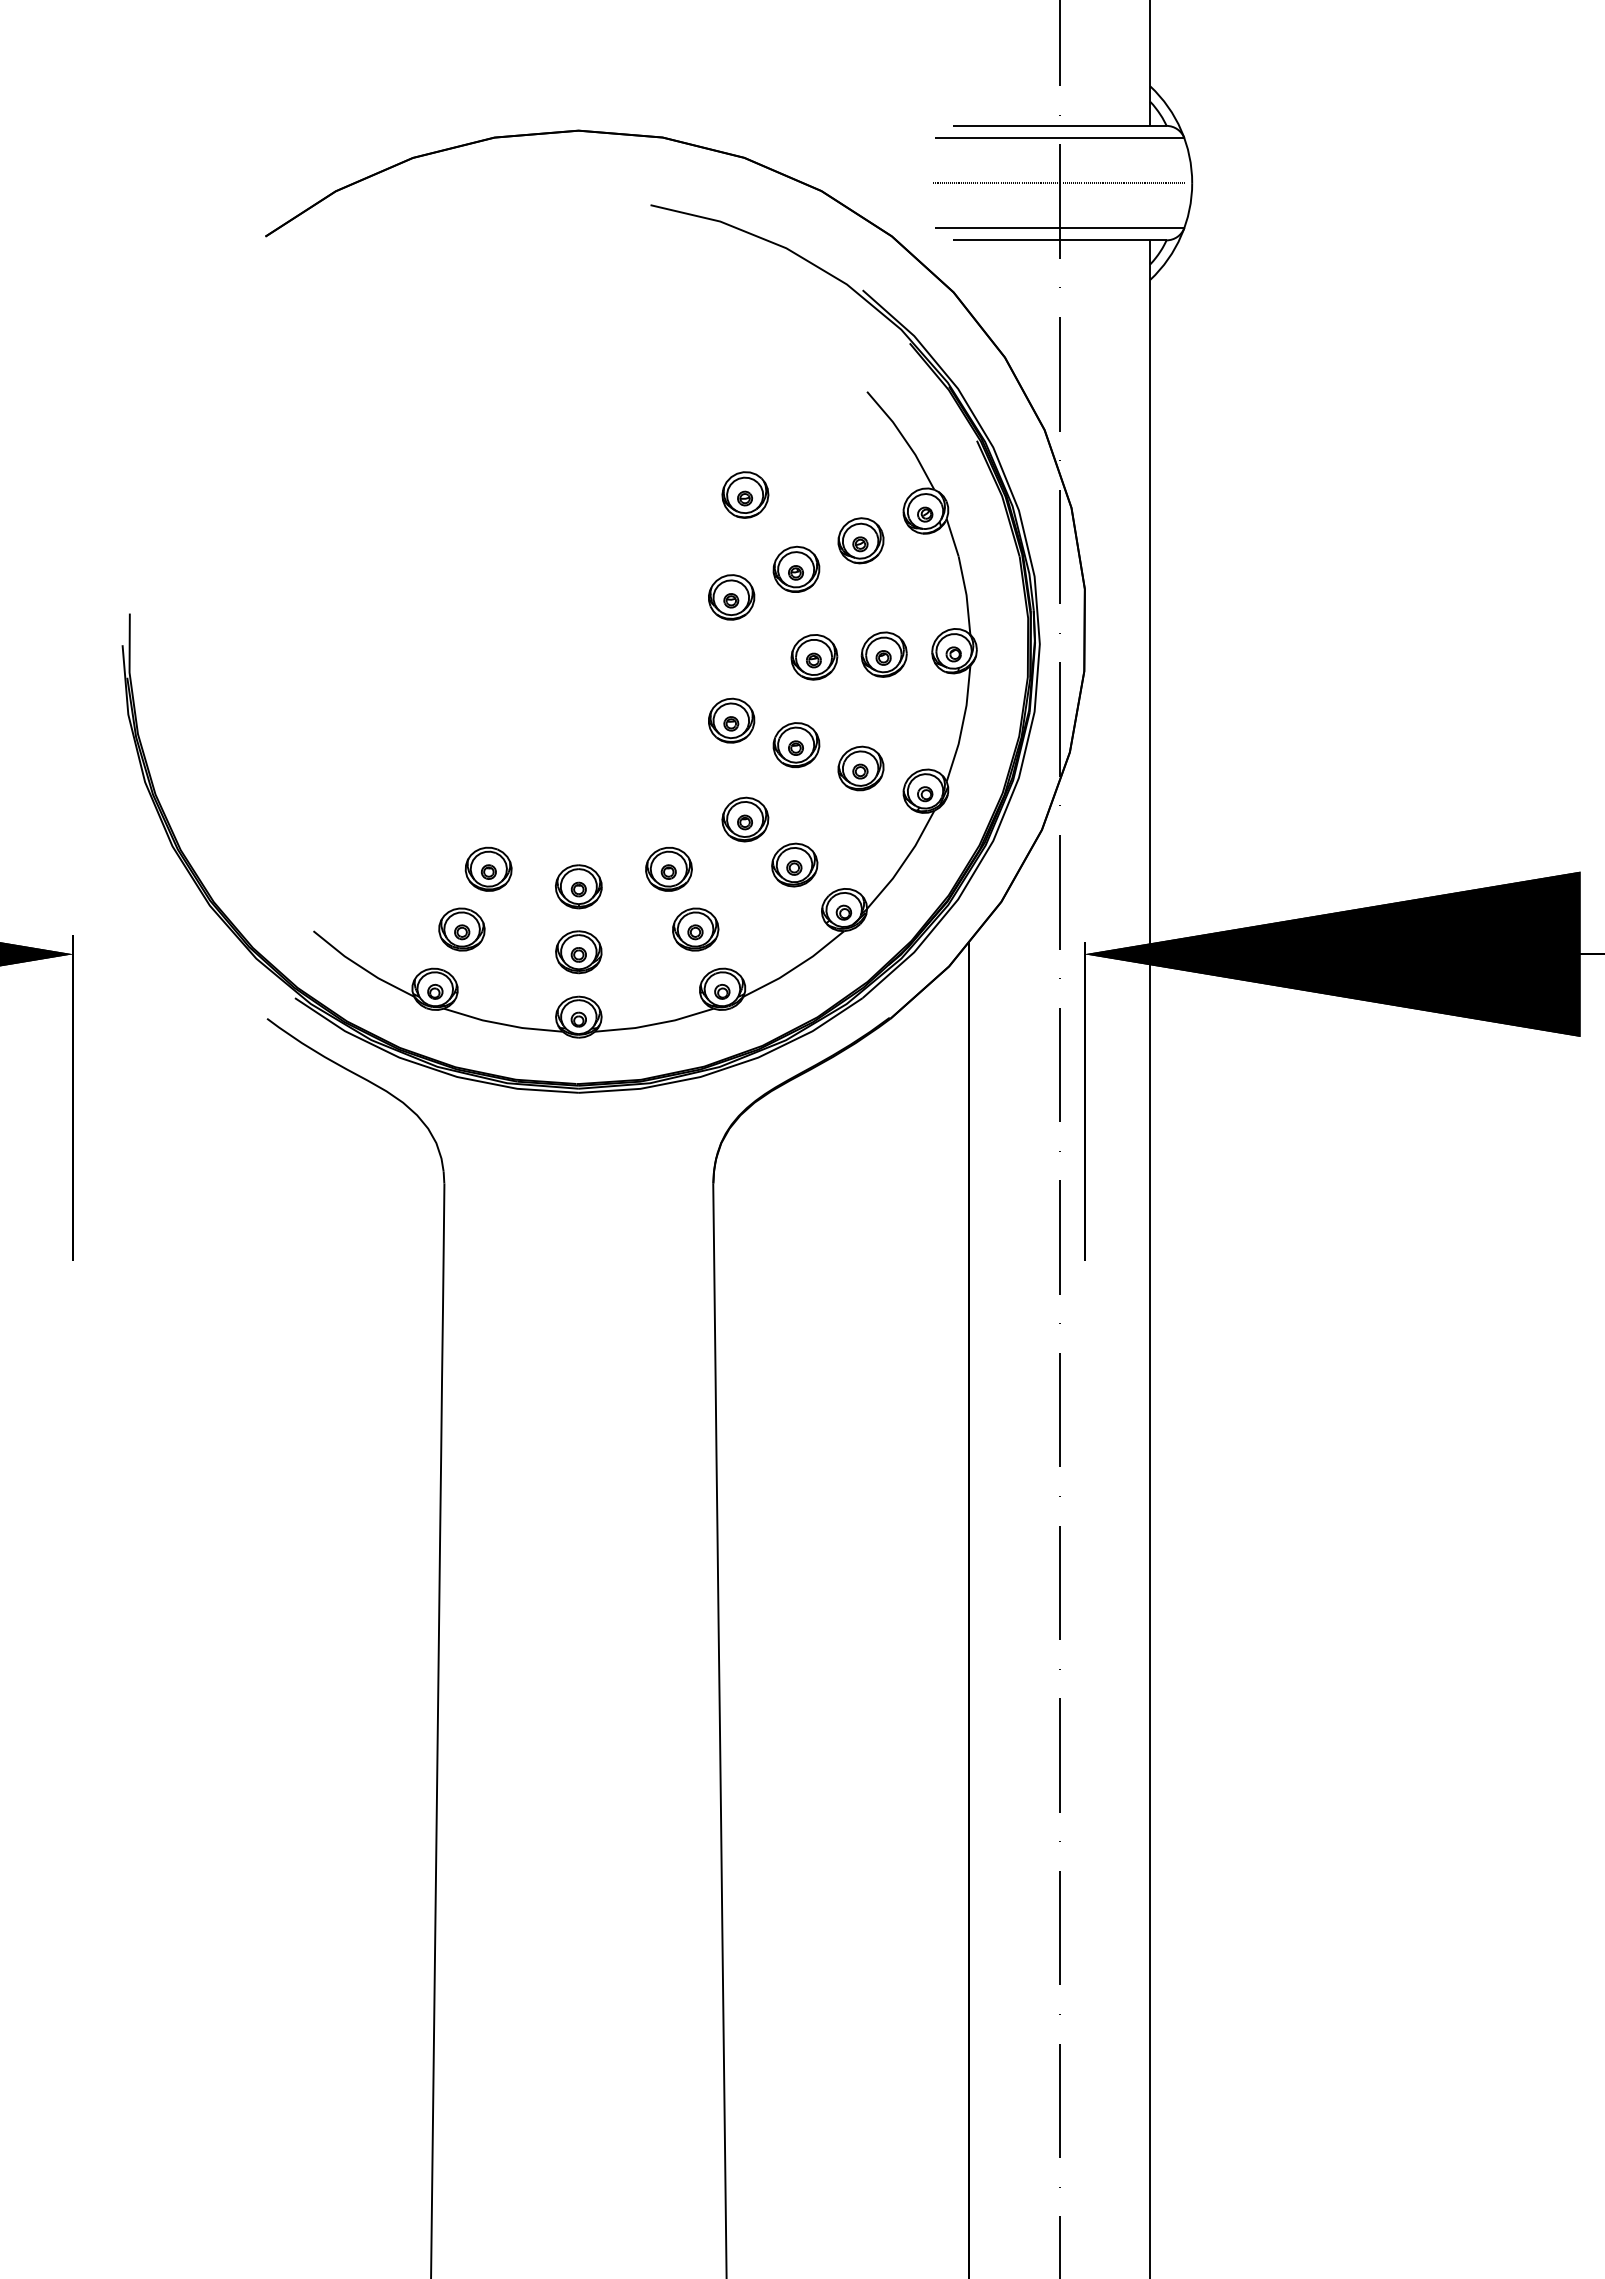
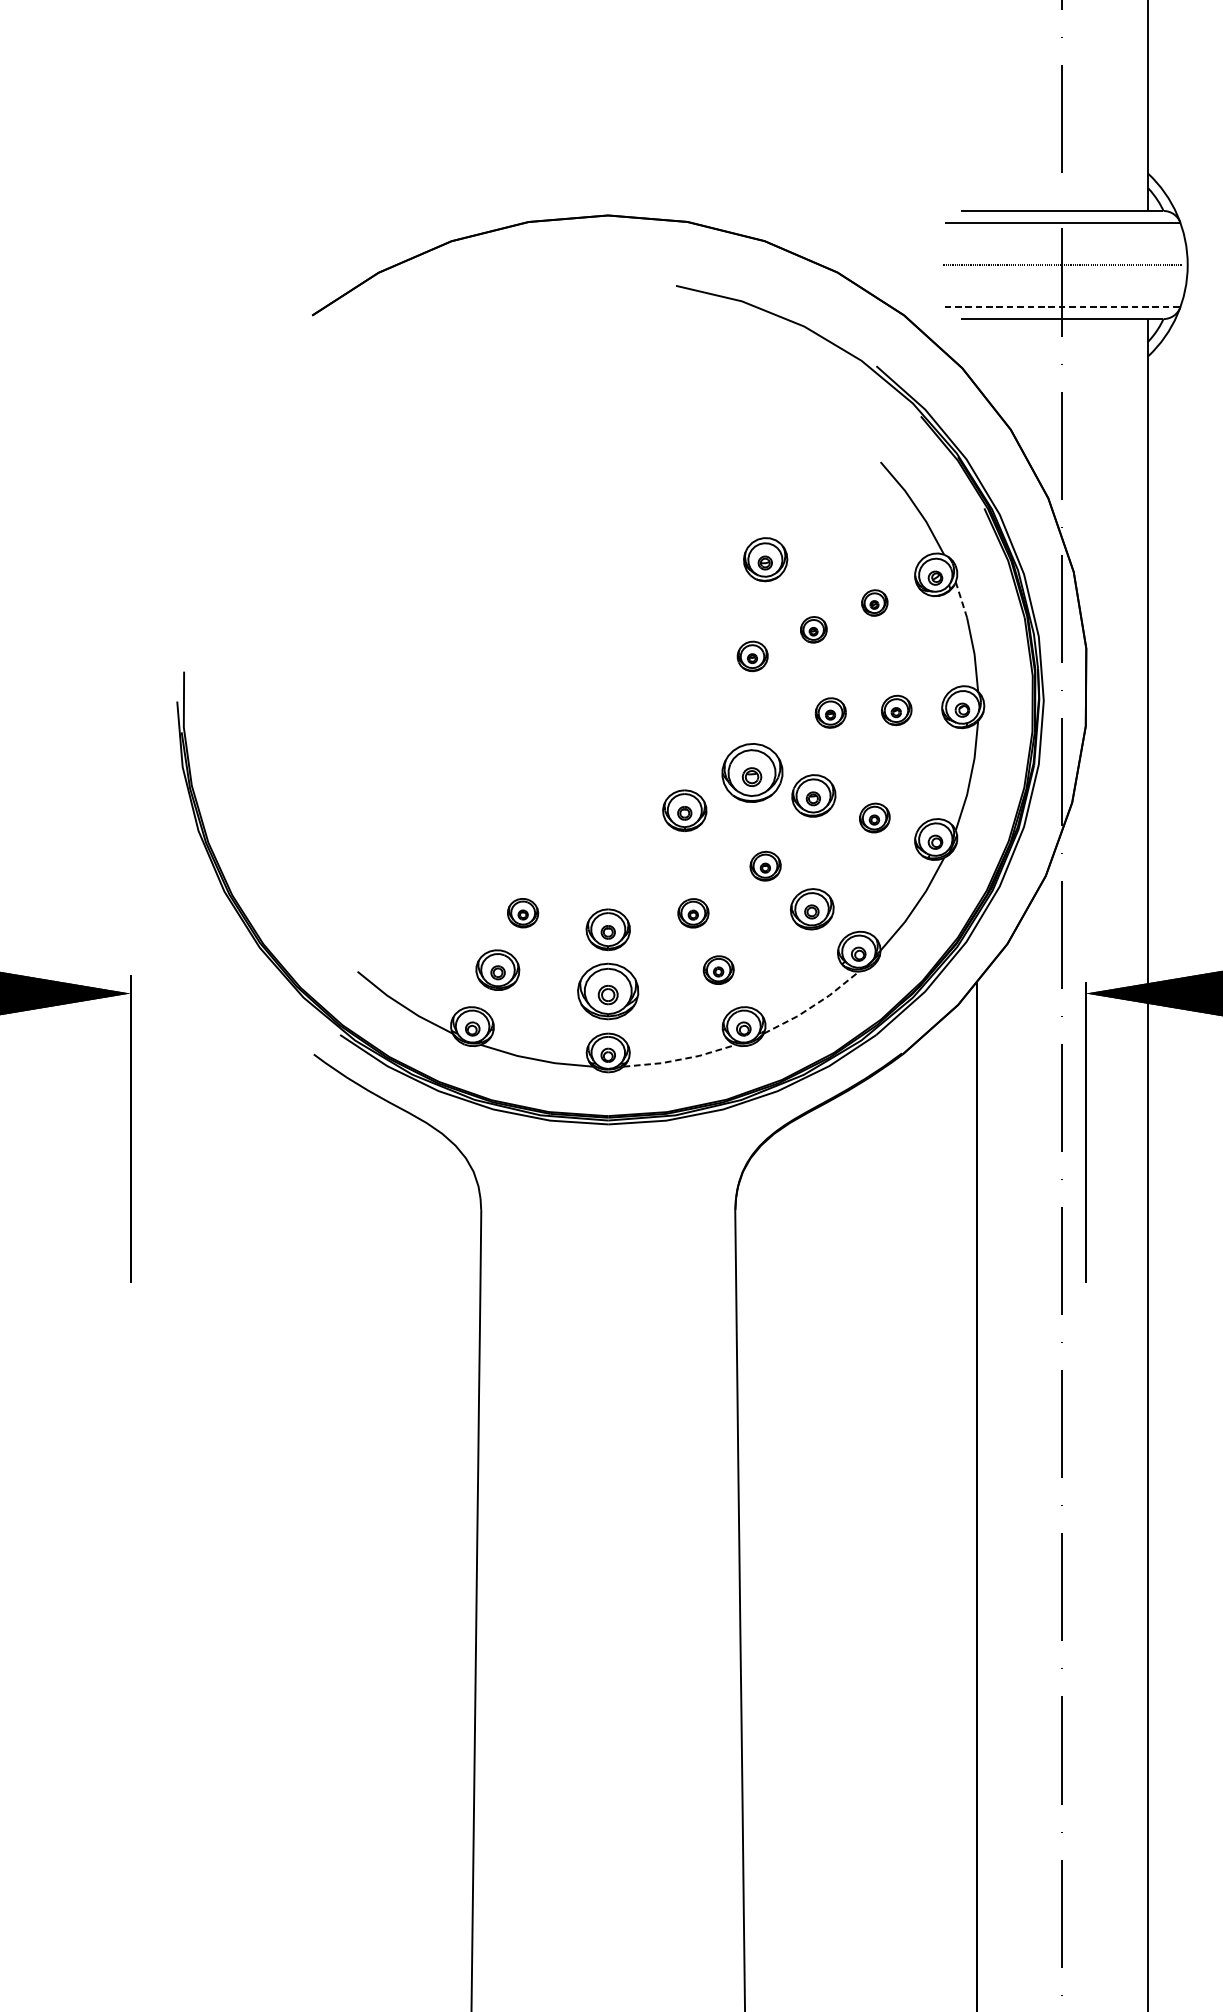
line: (1059, 227) -> (1062, 306), solid -> dashed
line: (952, 537) -> (961, 599), solid -> dashed
part: (860, 540) -> (874, 602), size x0.6
part: (796, 568) -> (813, 629), size x0.6
part: (731, 597) -> (752, 656), size x0.7
part: (883, 654) -> (896, 710), size x0.7
part: (814, 657) -> (830, 713), size x0.7
part: (731, 720) -> (752, 772), size x1.4
part: (659, 760) -> (684, 810), added
part: (860, 768) -> (874, 818), size x0.7
part: (745, 819) -> (765, 866), size x0.7
part: (488, 868) -> (522, 912), size x0.7
part: (668, 869) -> (692, 913), size x0.7
part: (695, 929) -> (718, 970), size x0.7
part: (578, 952) -> (607, 991), size x1.4
line: (796, 967) -> (813, 1006), solid -> dashed
line: (655, 1024) -> (680, 1059), solid -> dashed

